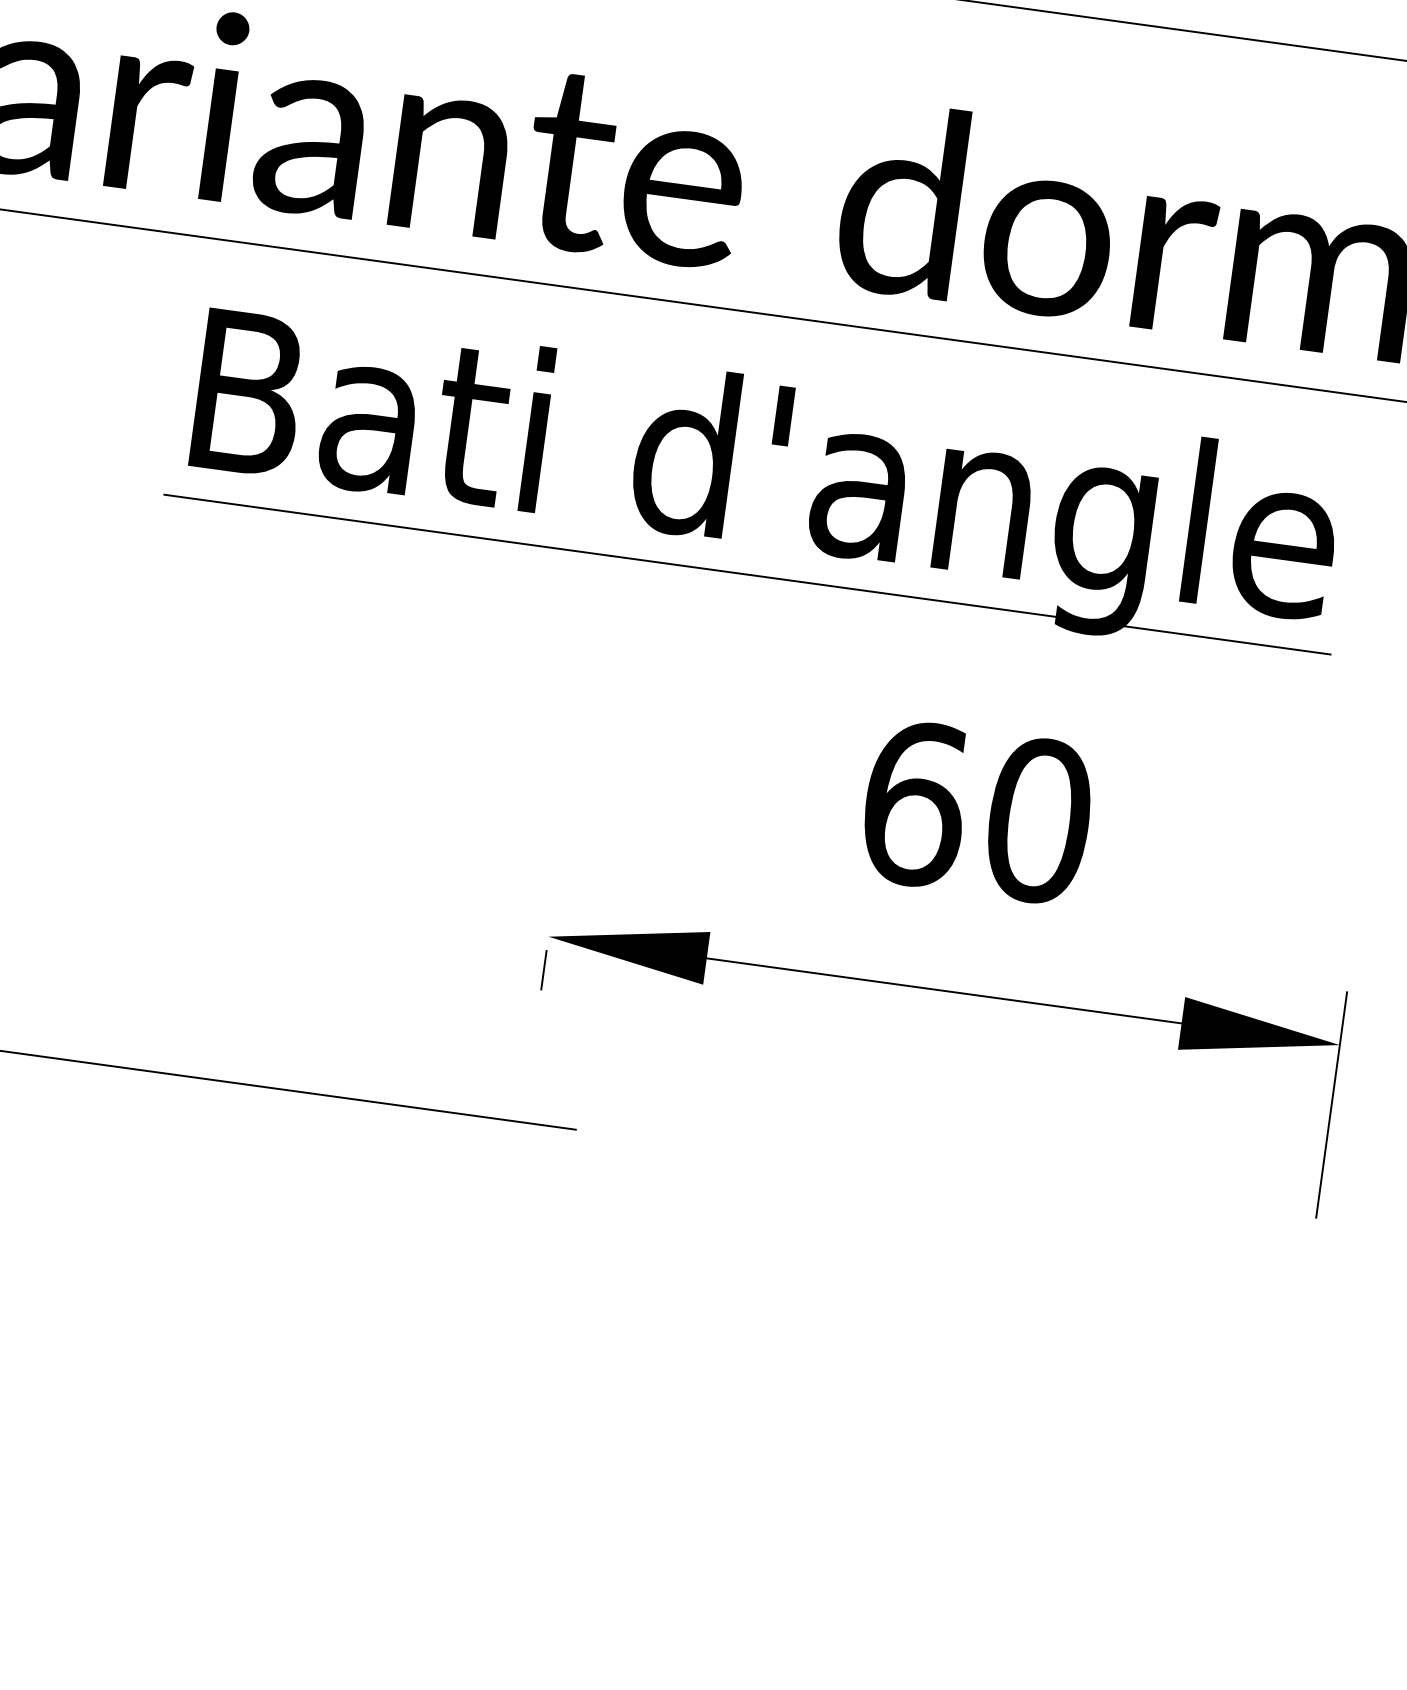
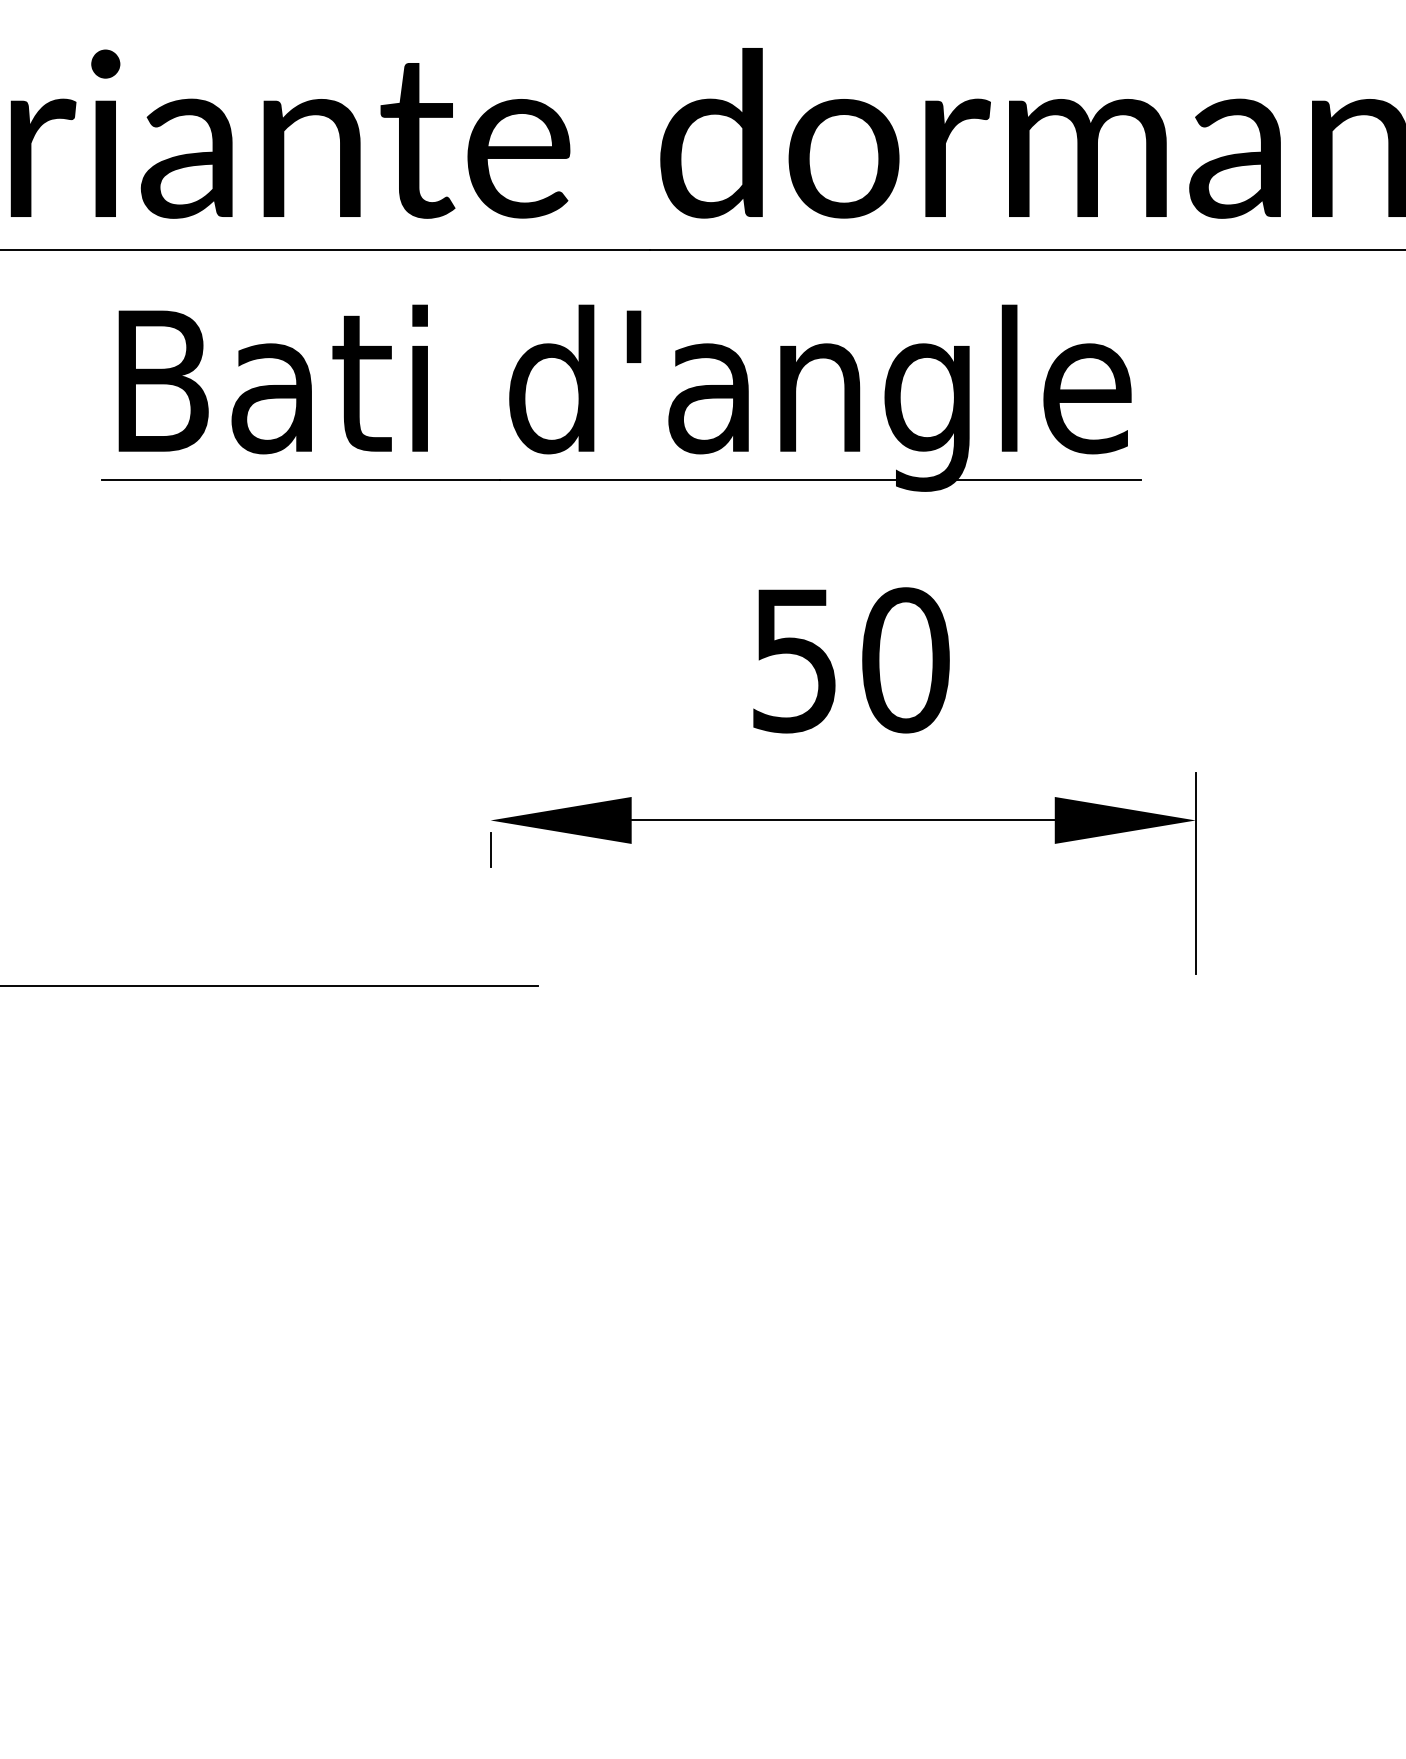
text: (915, 804) -> (795, 660), 60 -> 50

